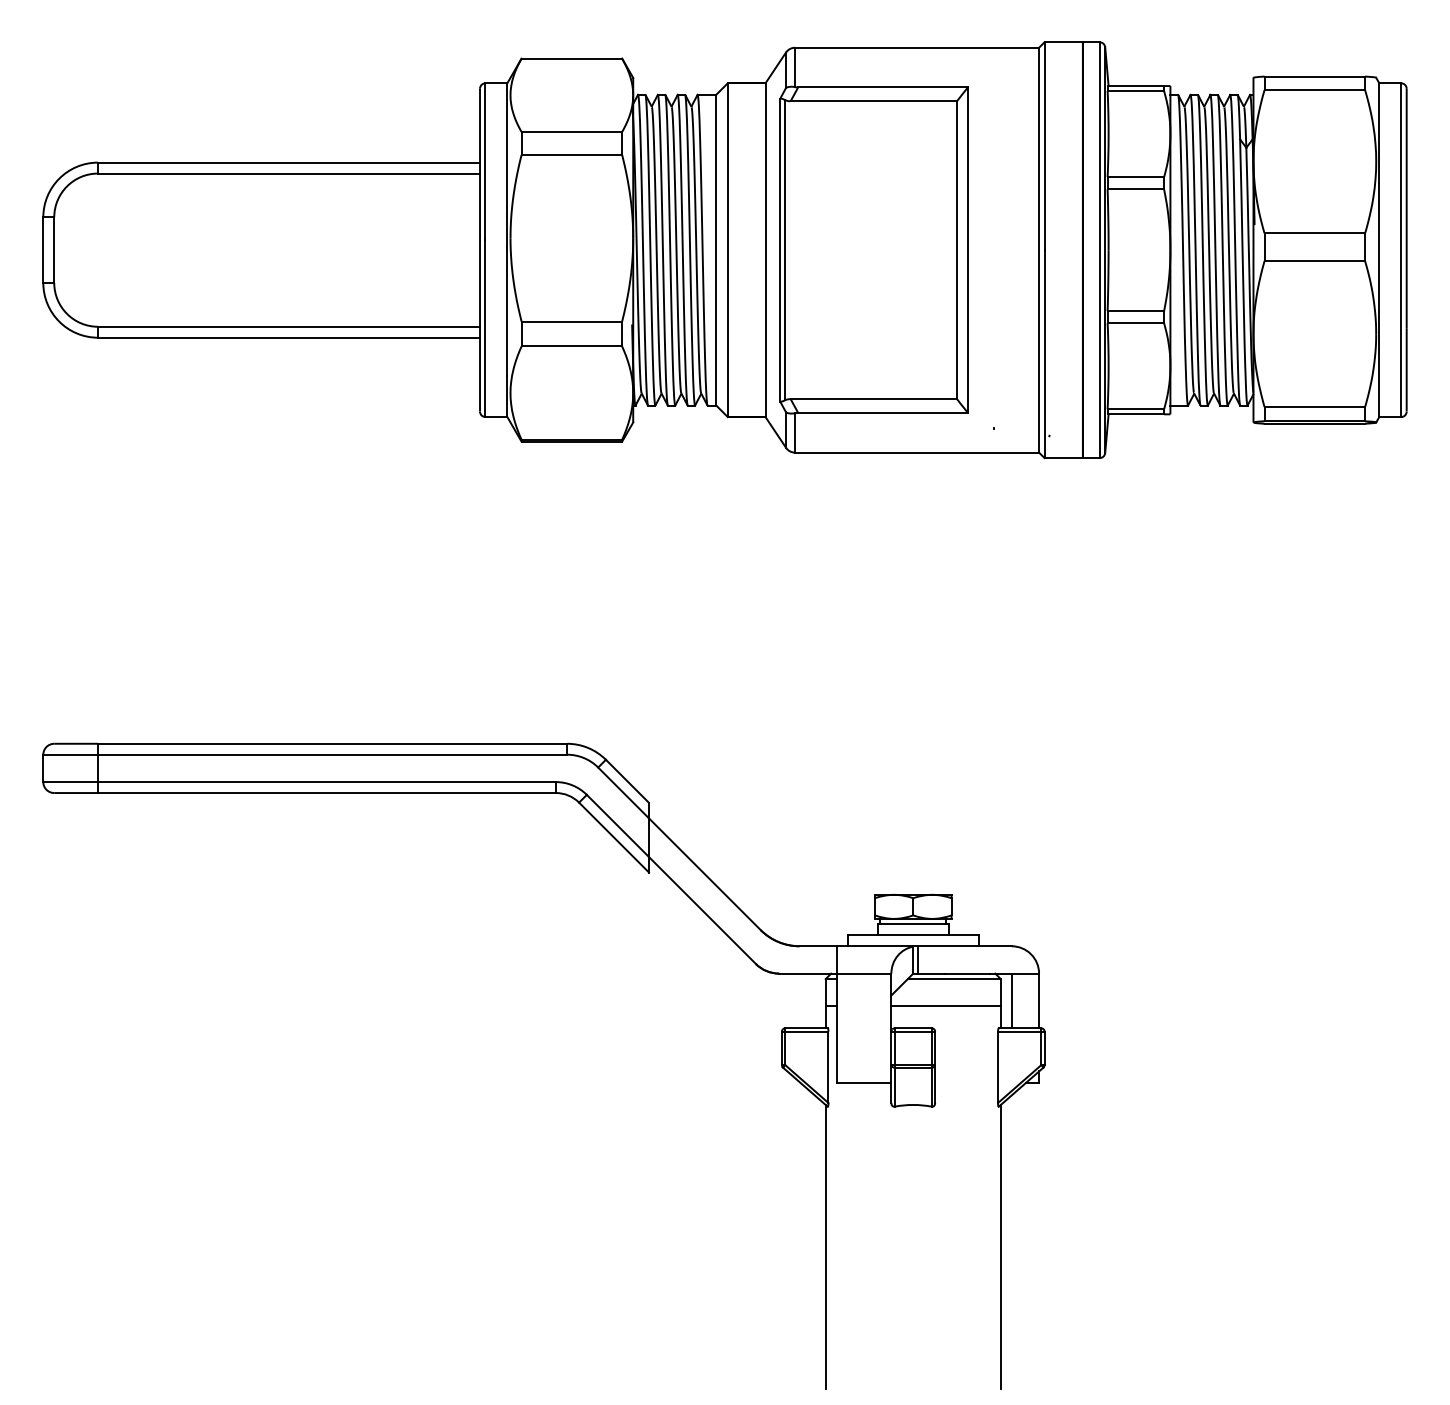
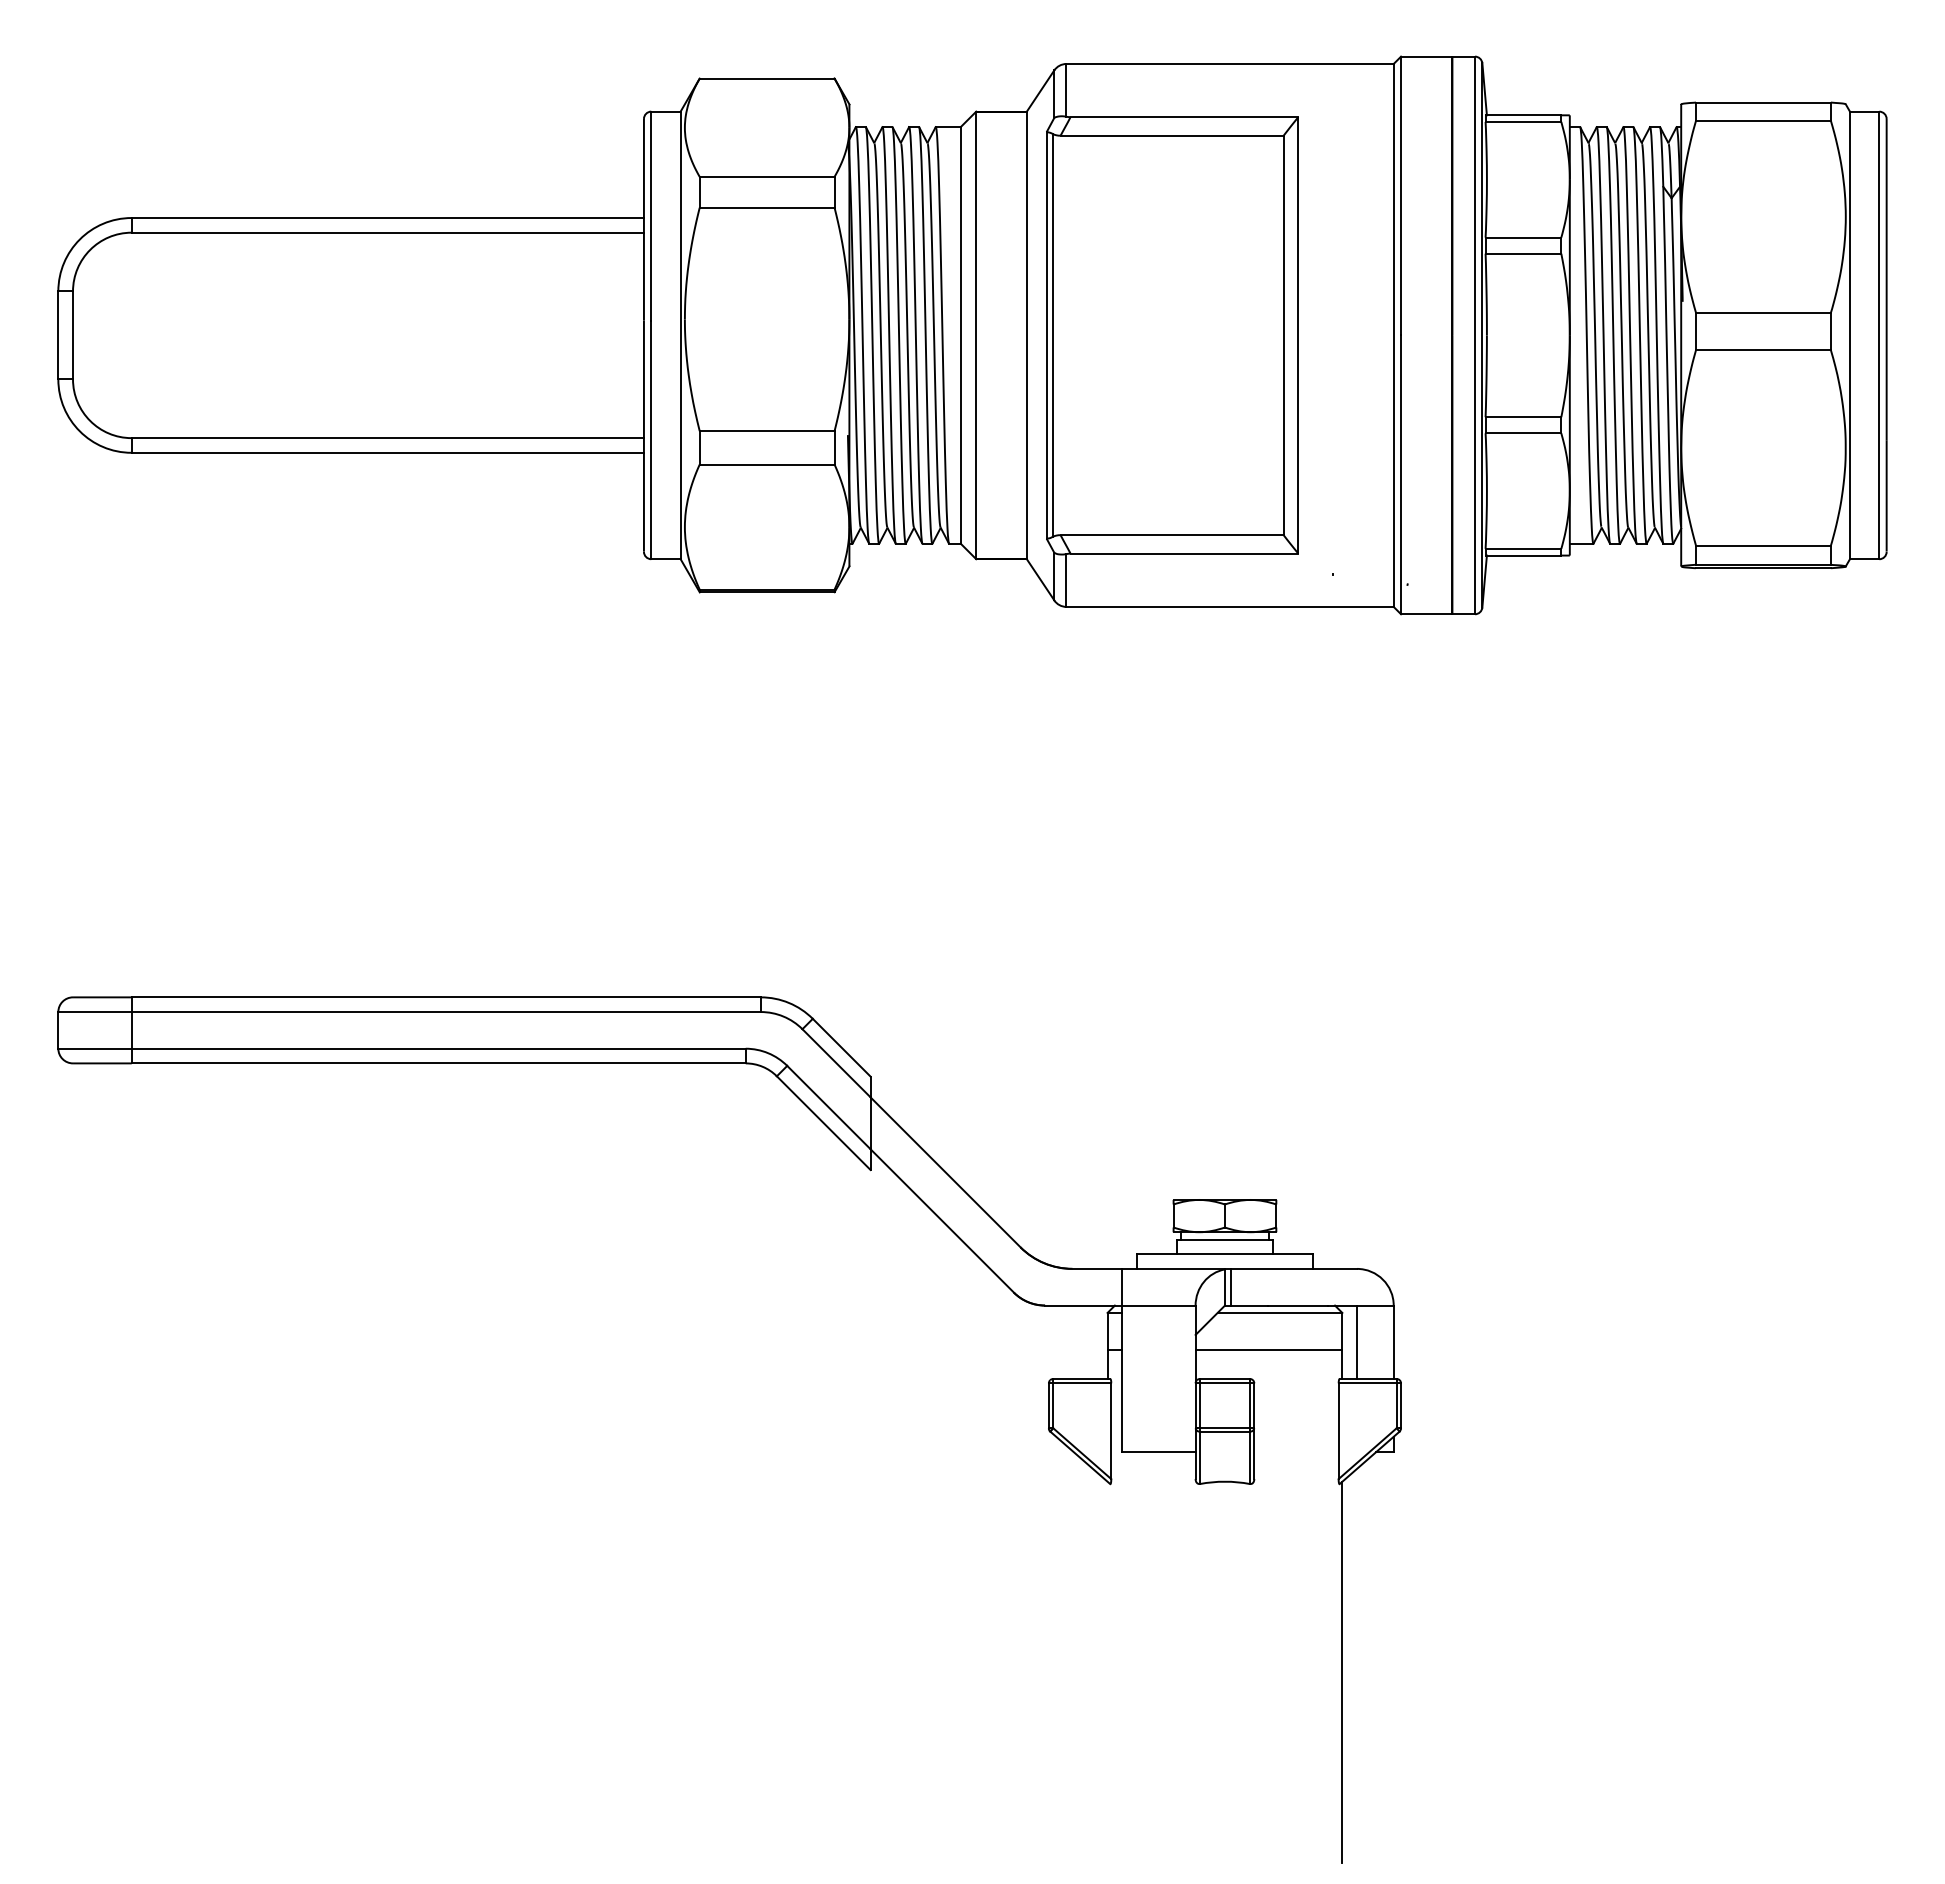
line: (825, 1247) -> (1107, 1672), removed

